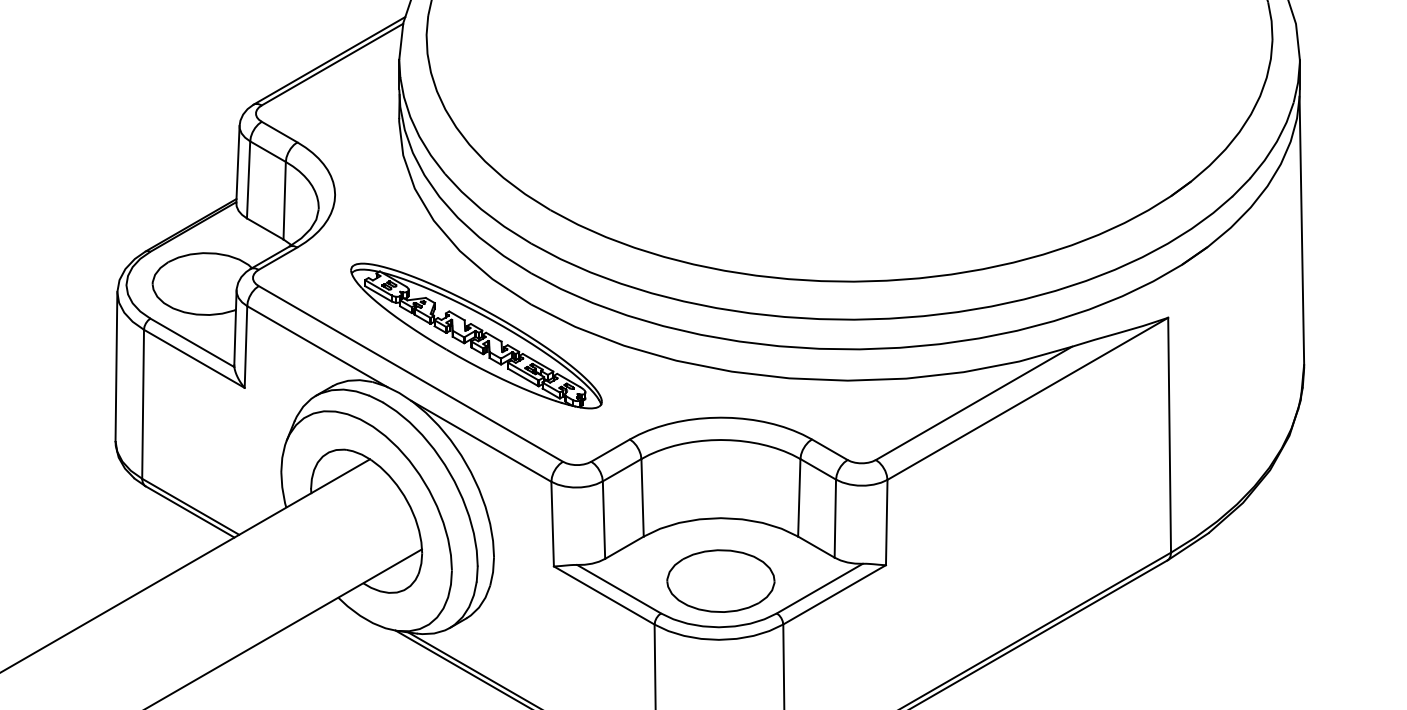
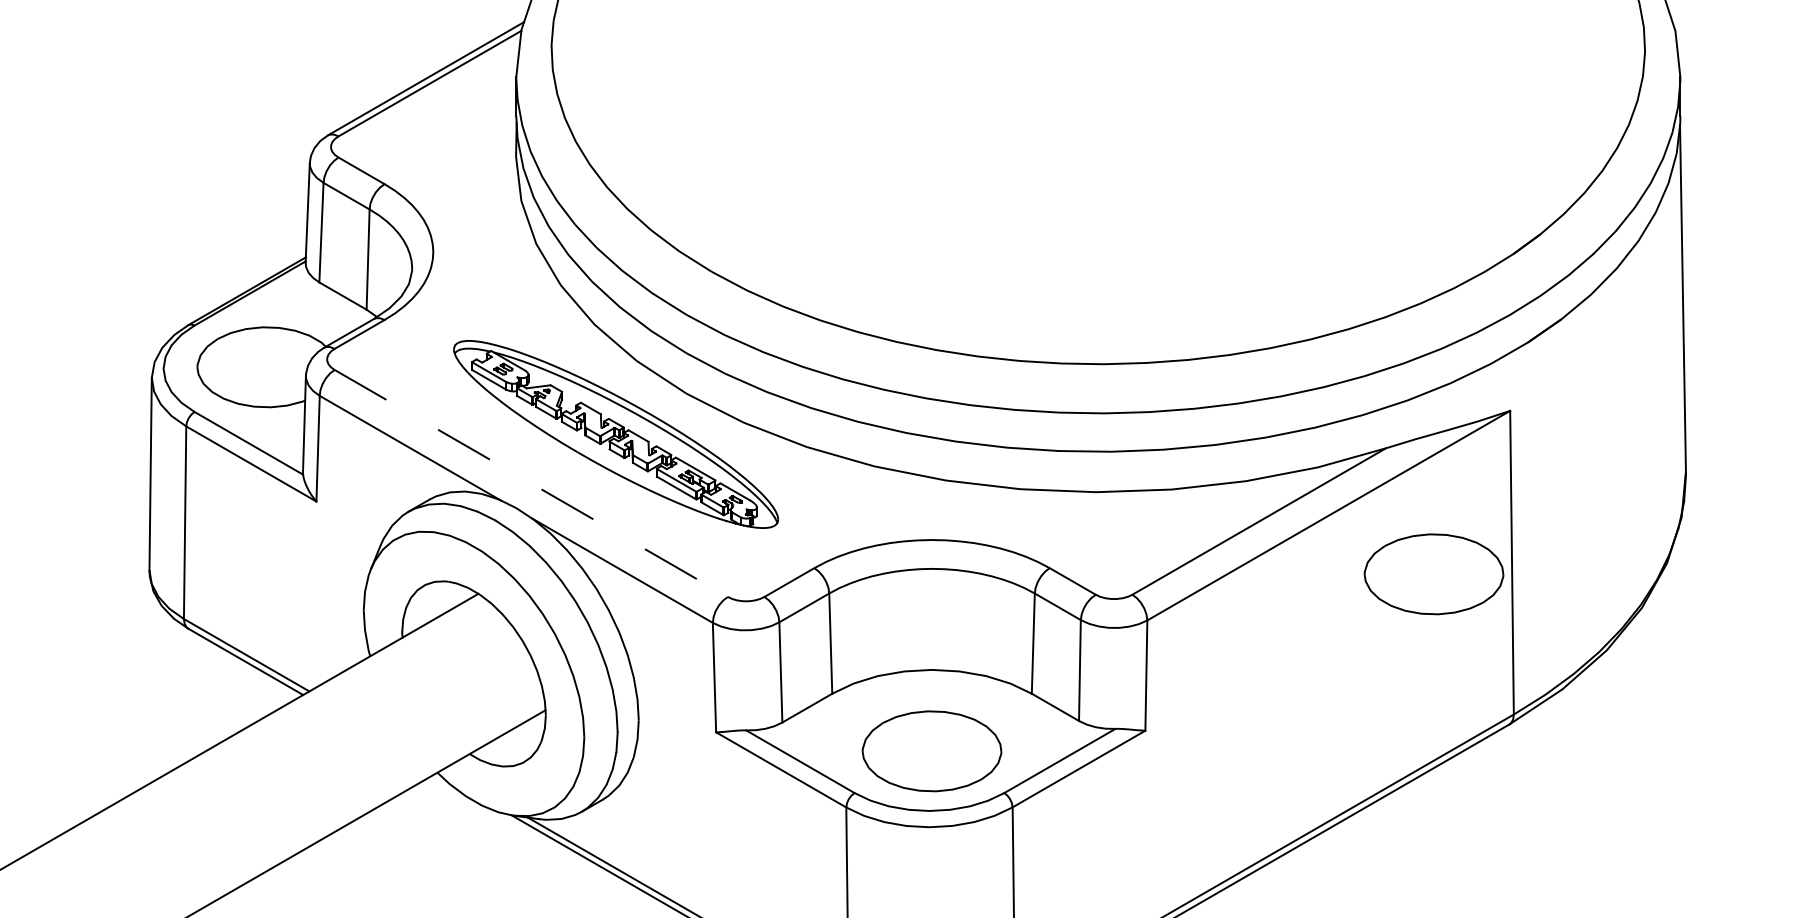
line: (411, 373) -> (531, 483), solid -> dashed
part: (1108, 444) -> (1433, 574), added

